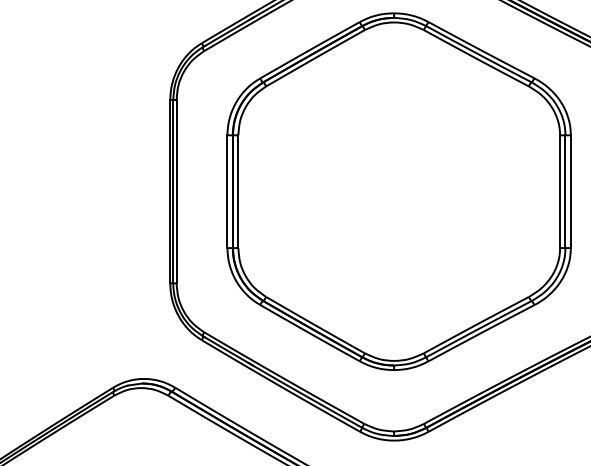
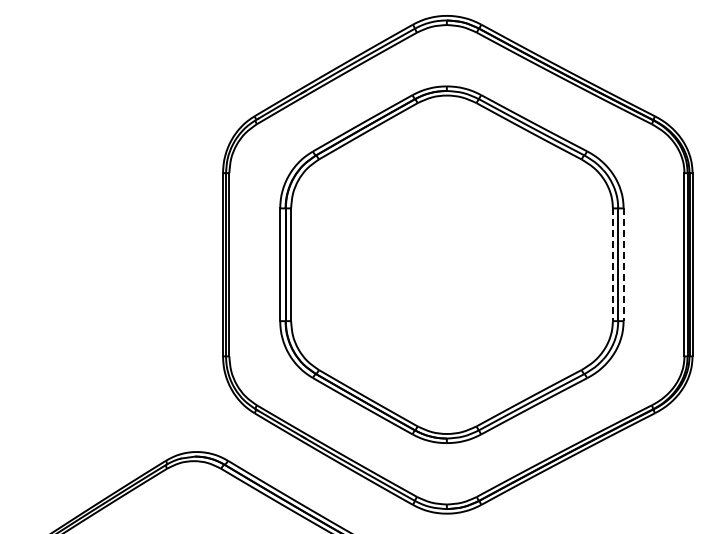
line: (559, 192) -> (612, 265), solid -> dashed
line: (570, 192) -> (623, 265), solid -> dashed

